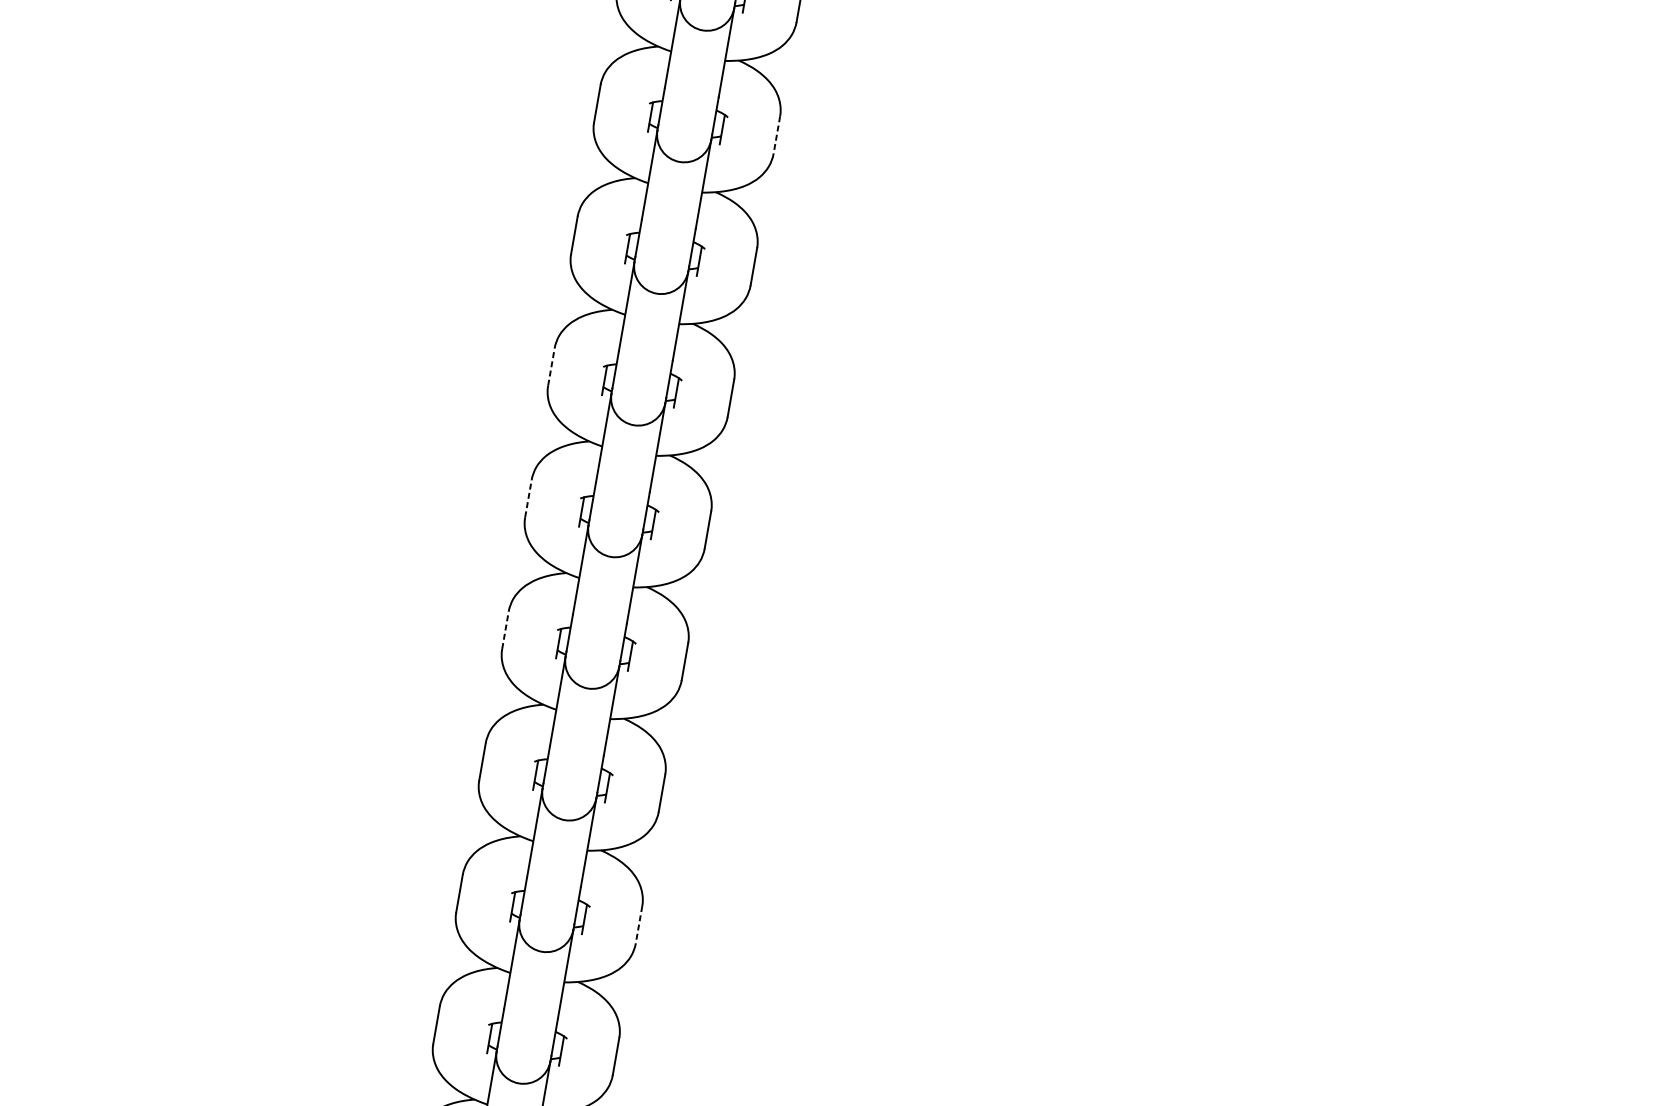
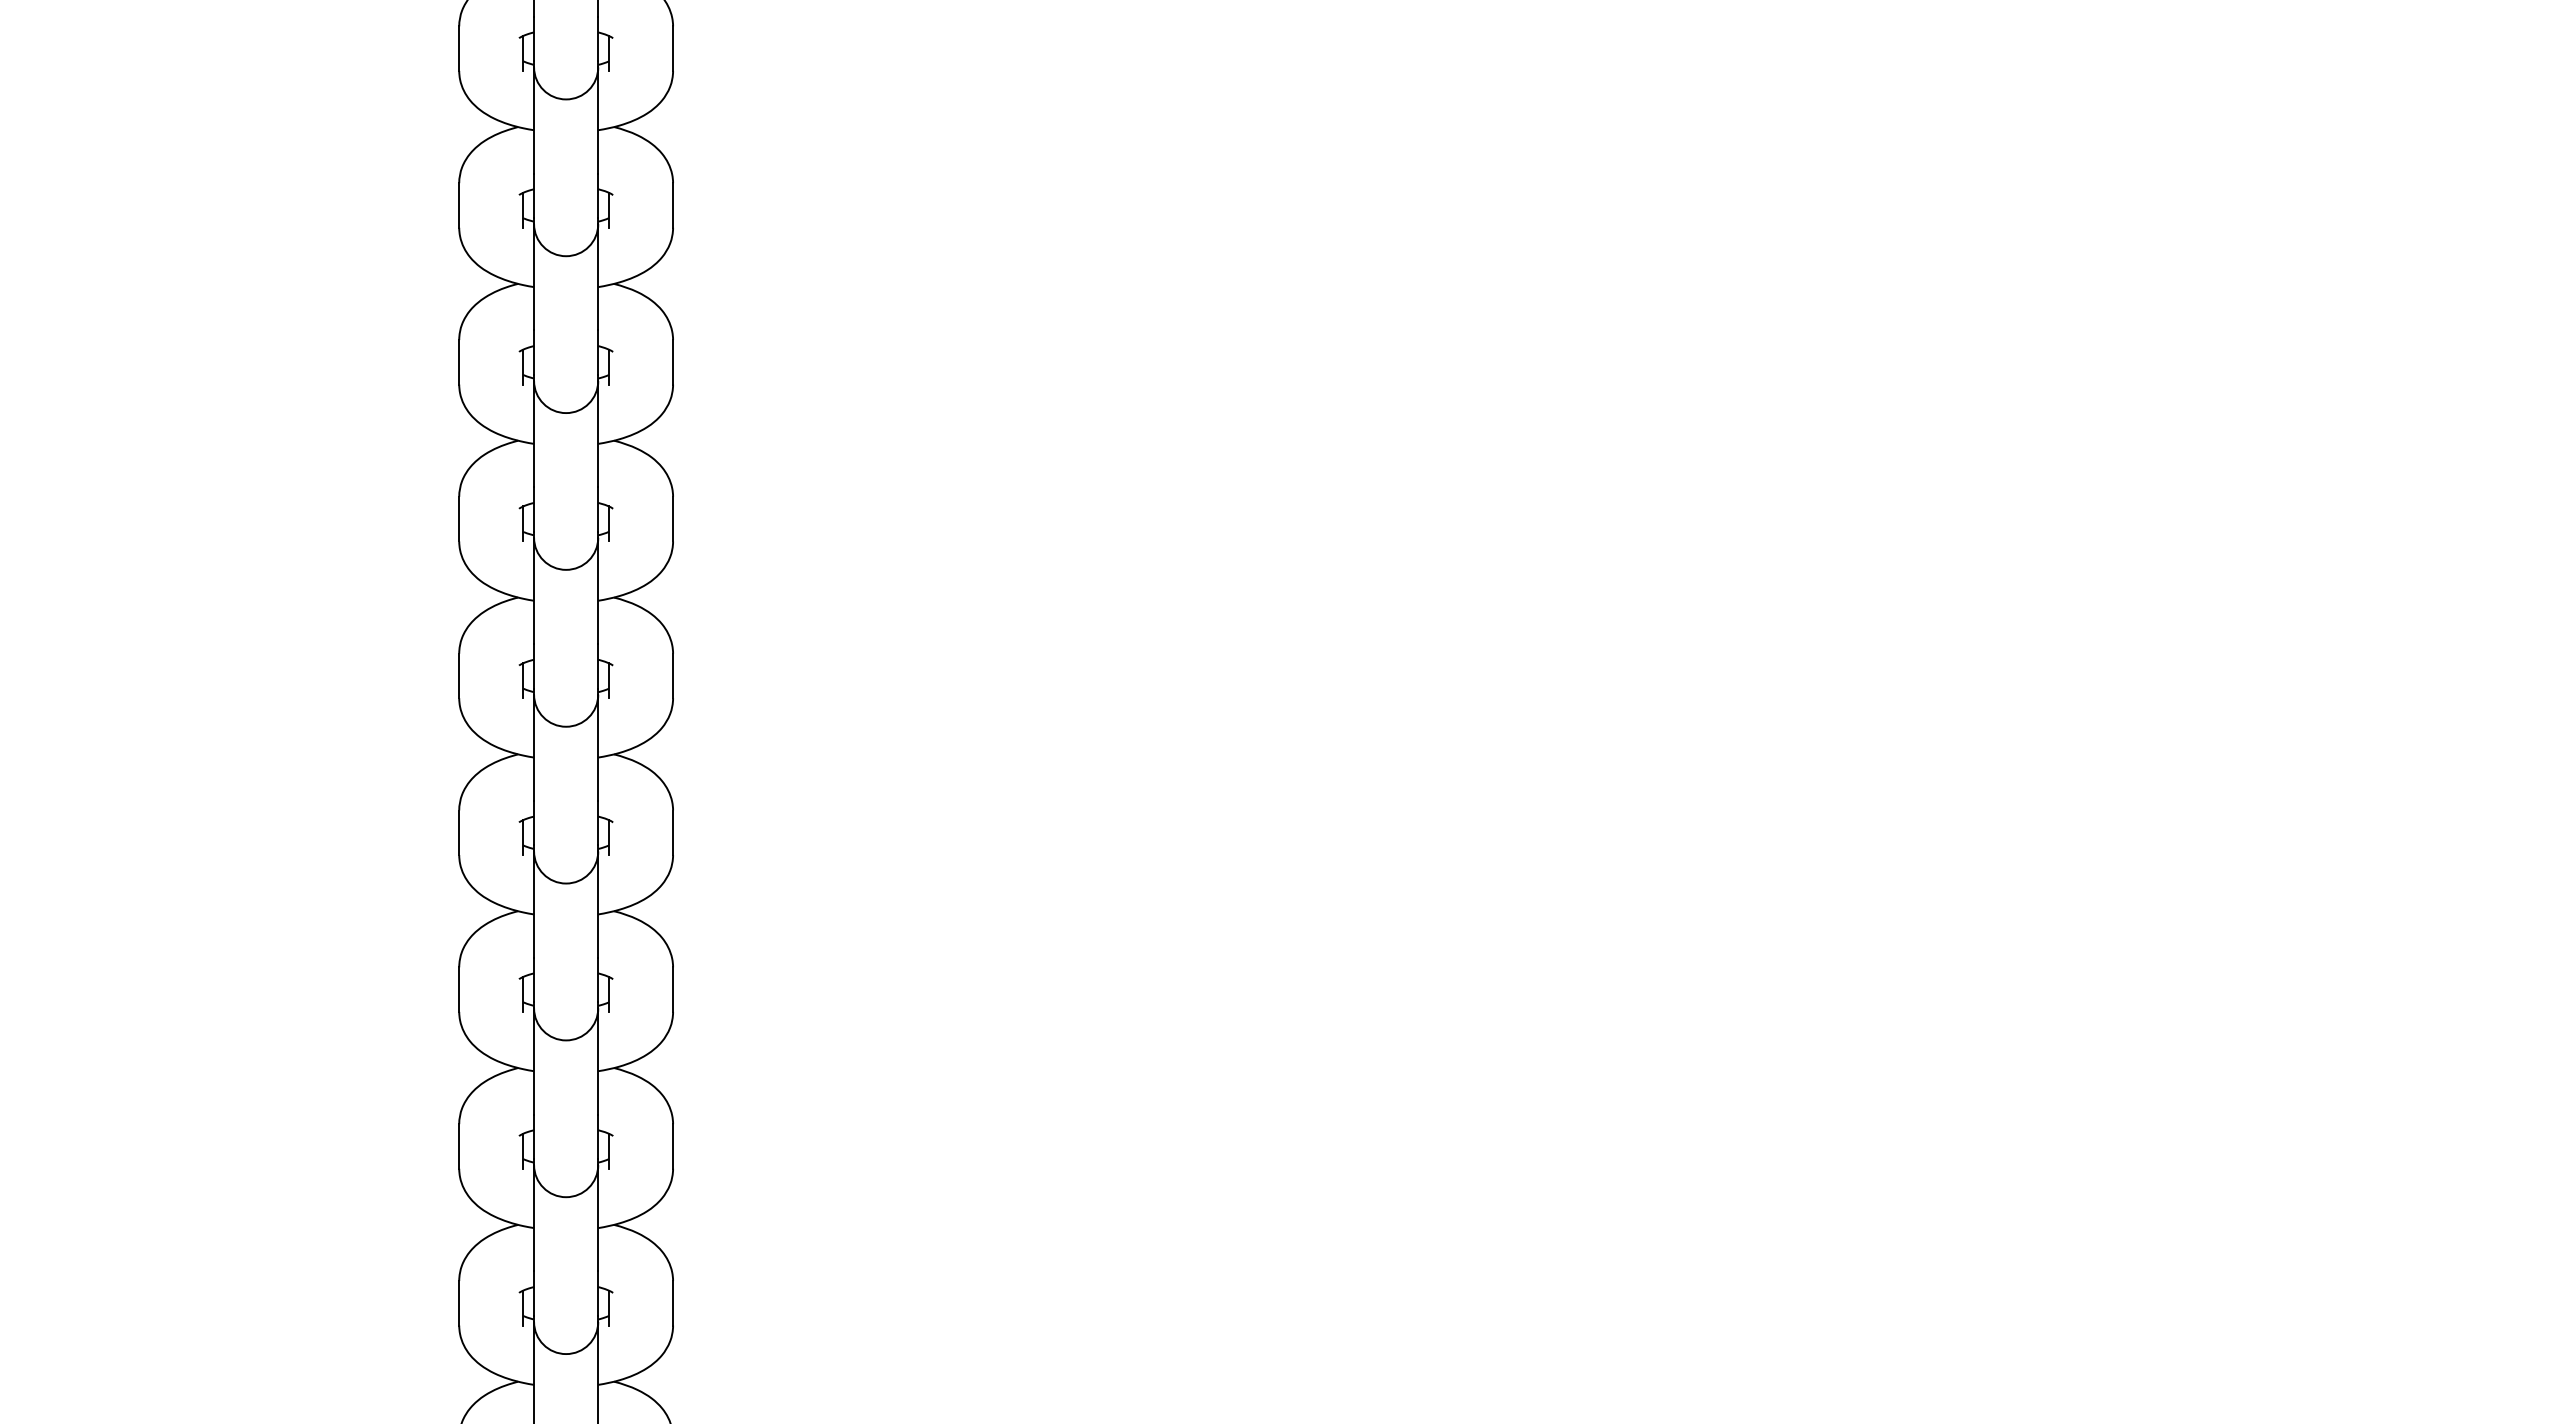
line: (777, 135) -> (673, 205), dashed -> solid
line: (551, 366) -> (459, 518), dashed -> solid
line: (528, 498) -> (459, 675), dashed -> solid
line: (505, 630) -> (459, 832), dashed -> solid
line: (639, 924) -> (673, 1146), dashed -> solid

